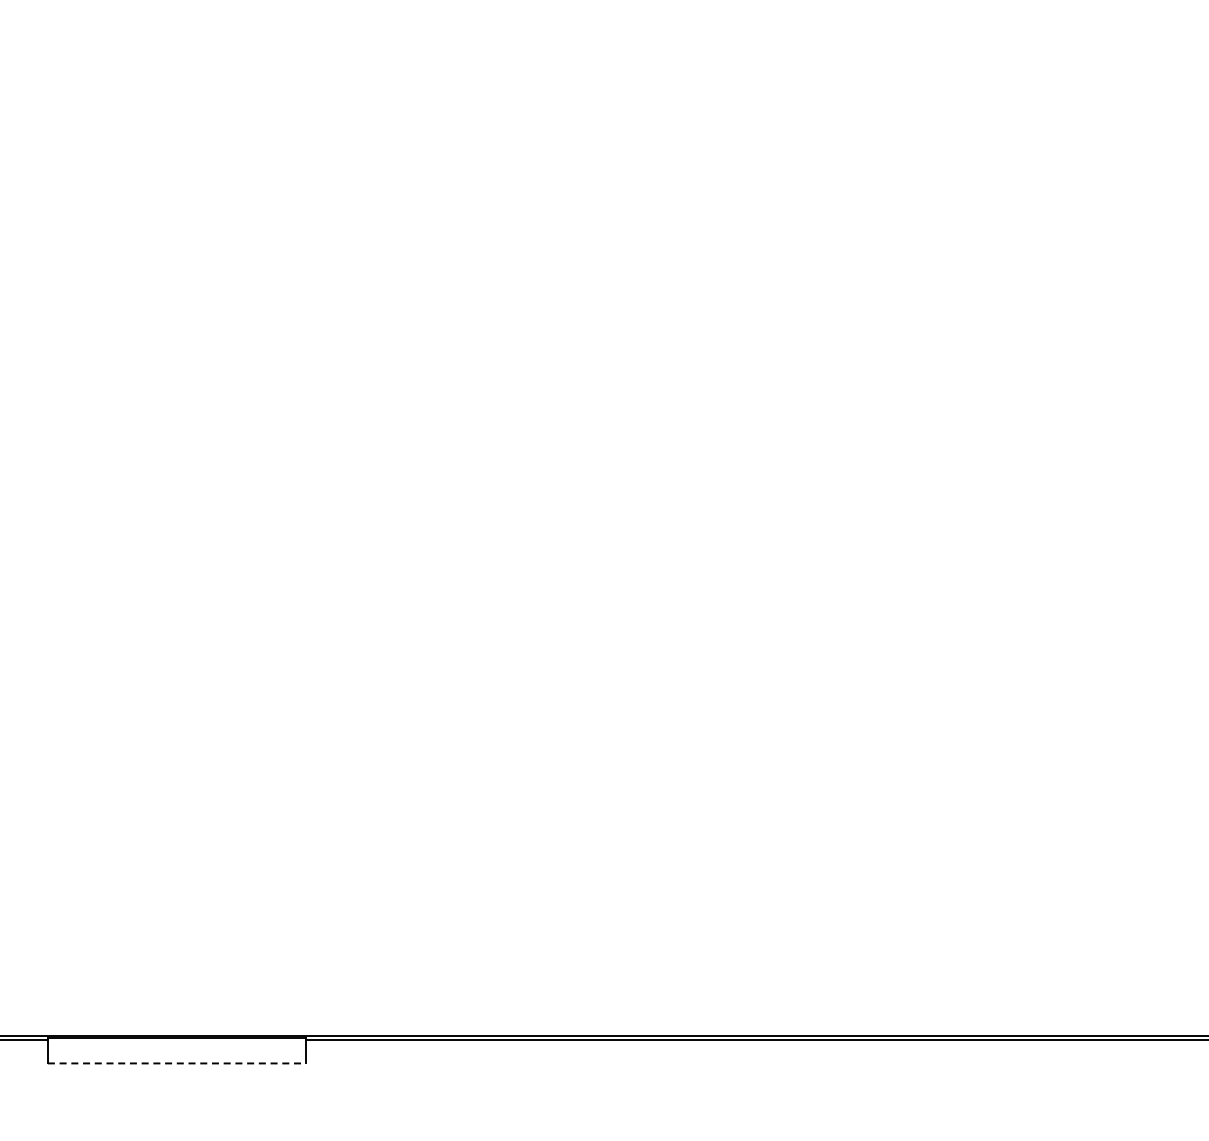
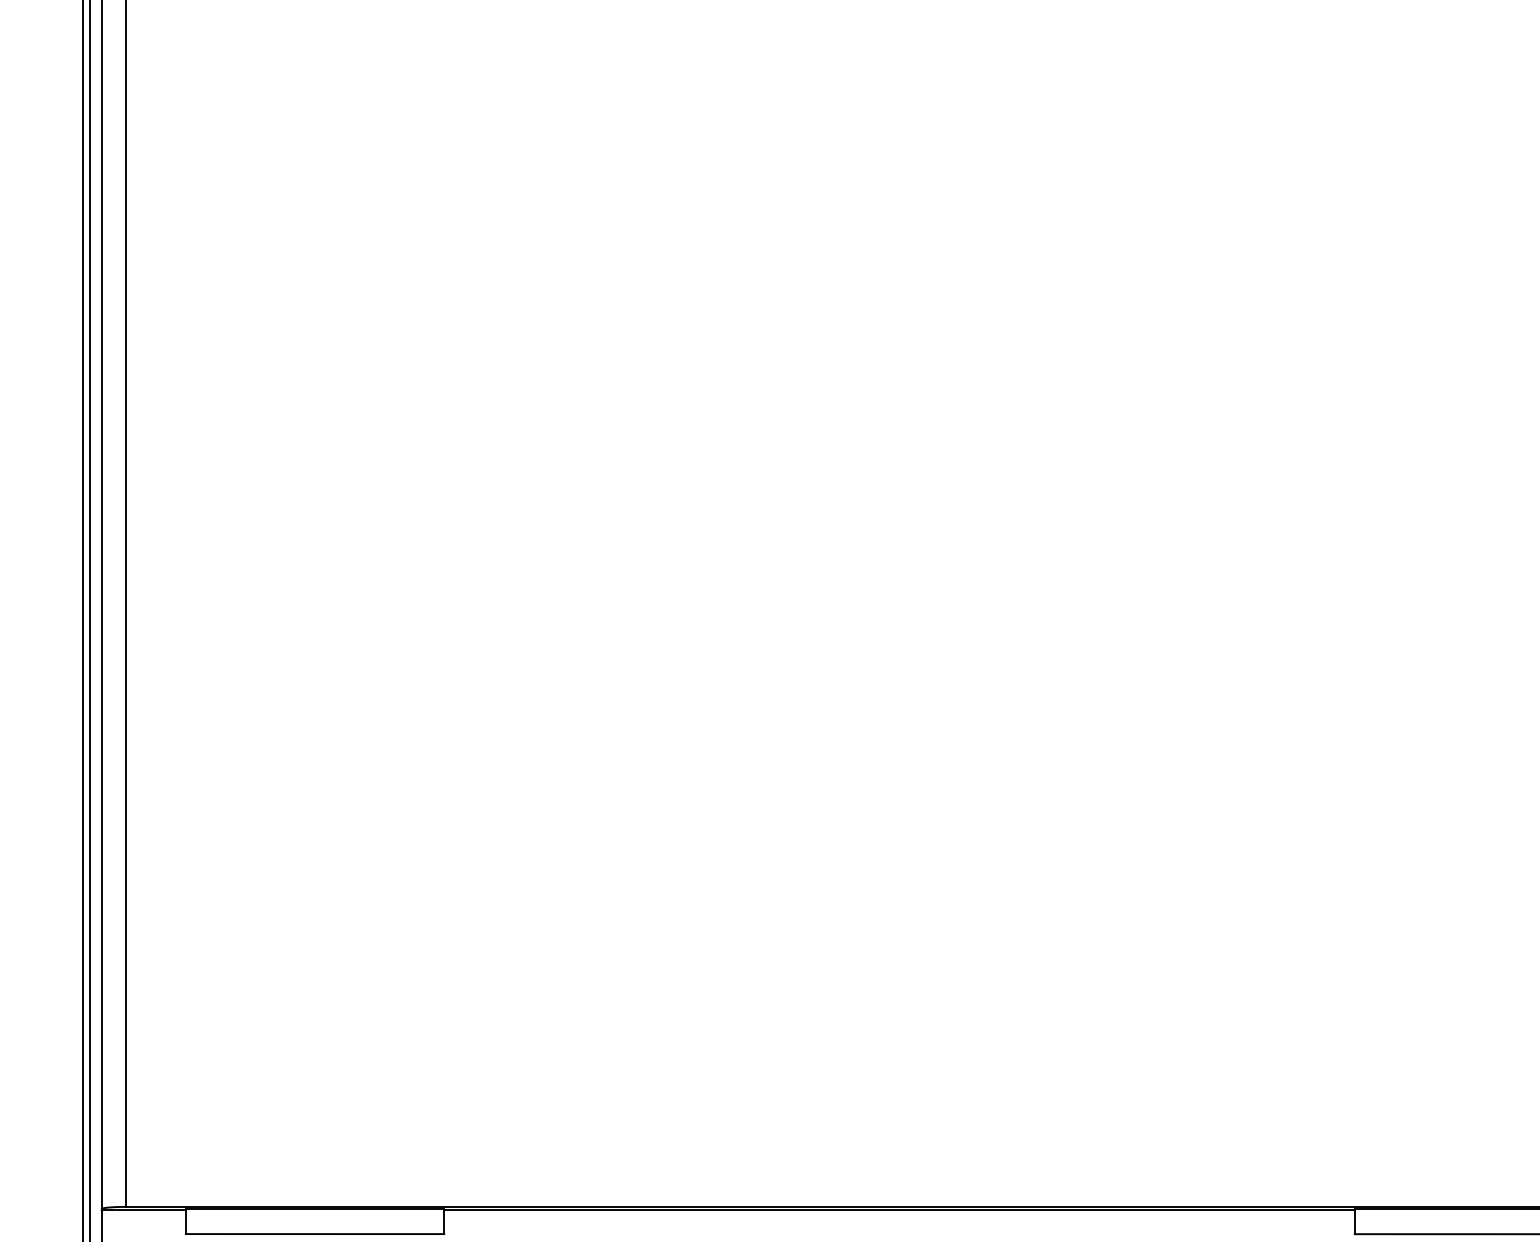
line: (177, 1063) -> (315, 1234), dashed -> solid

